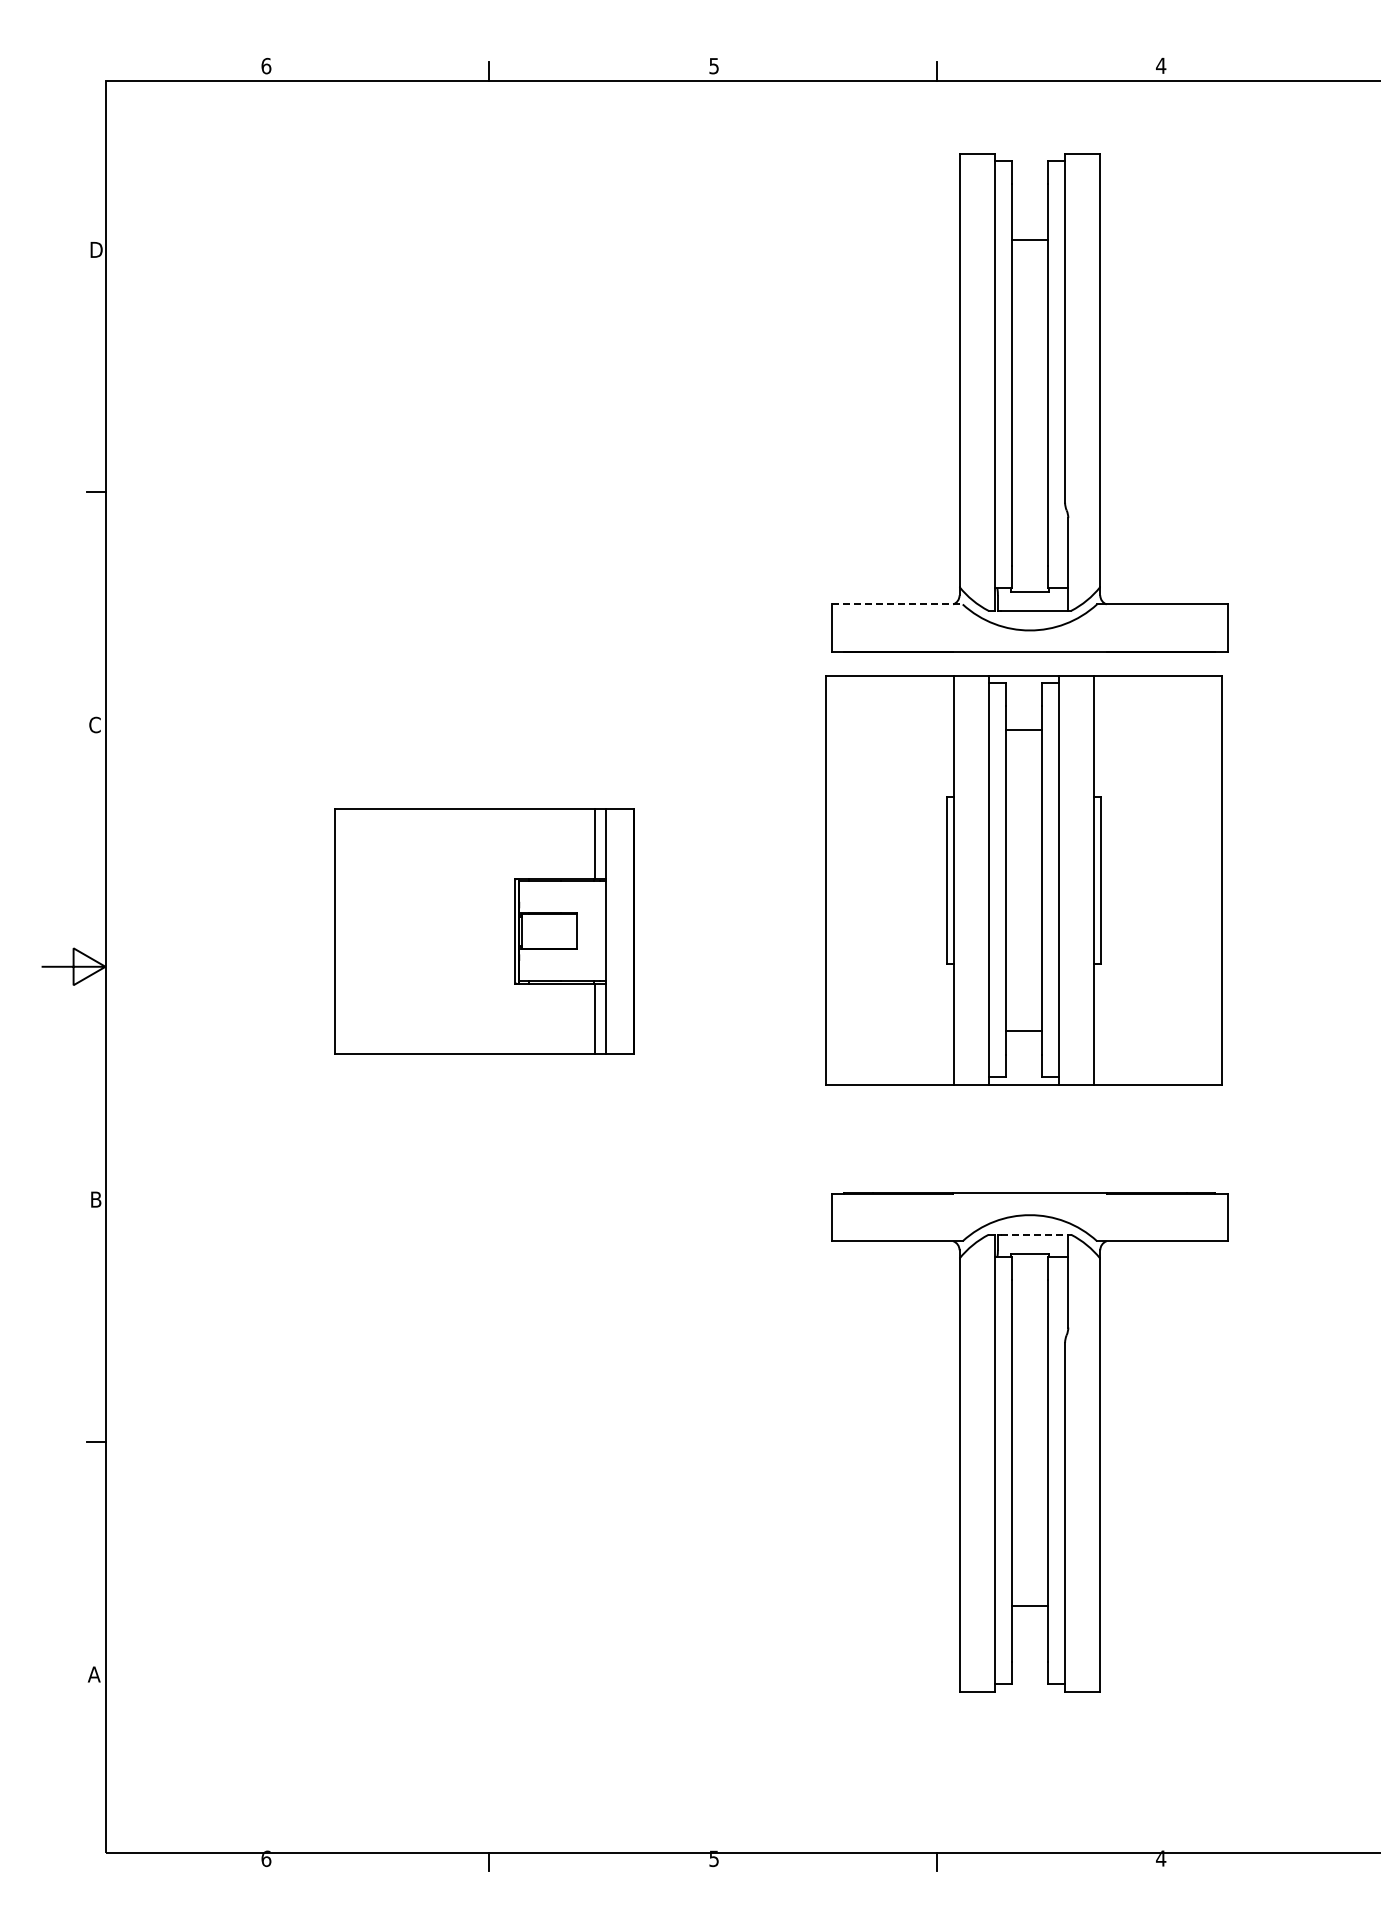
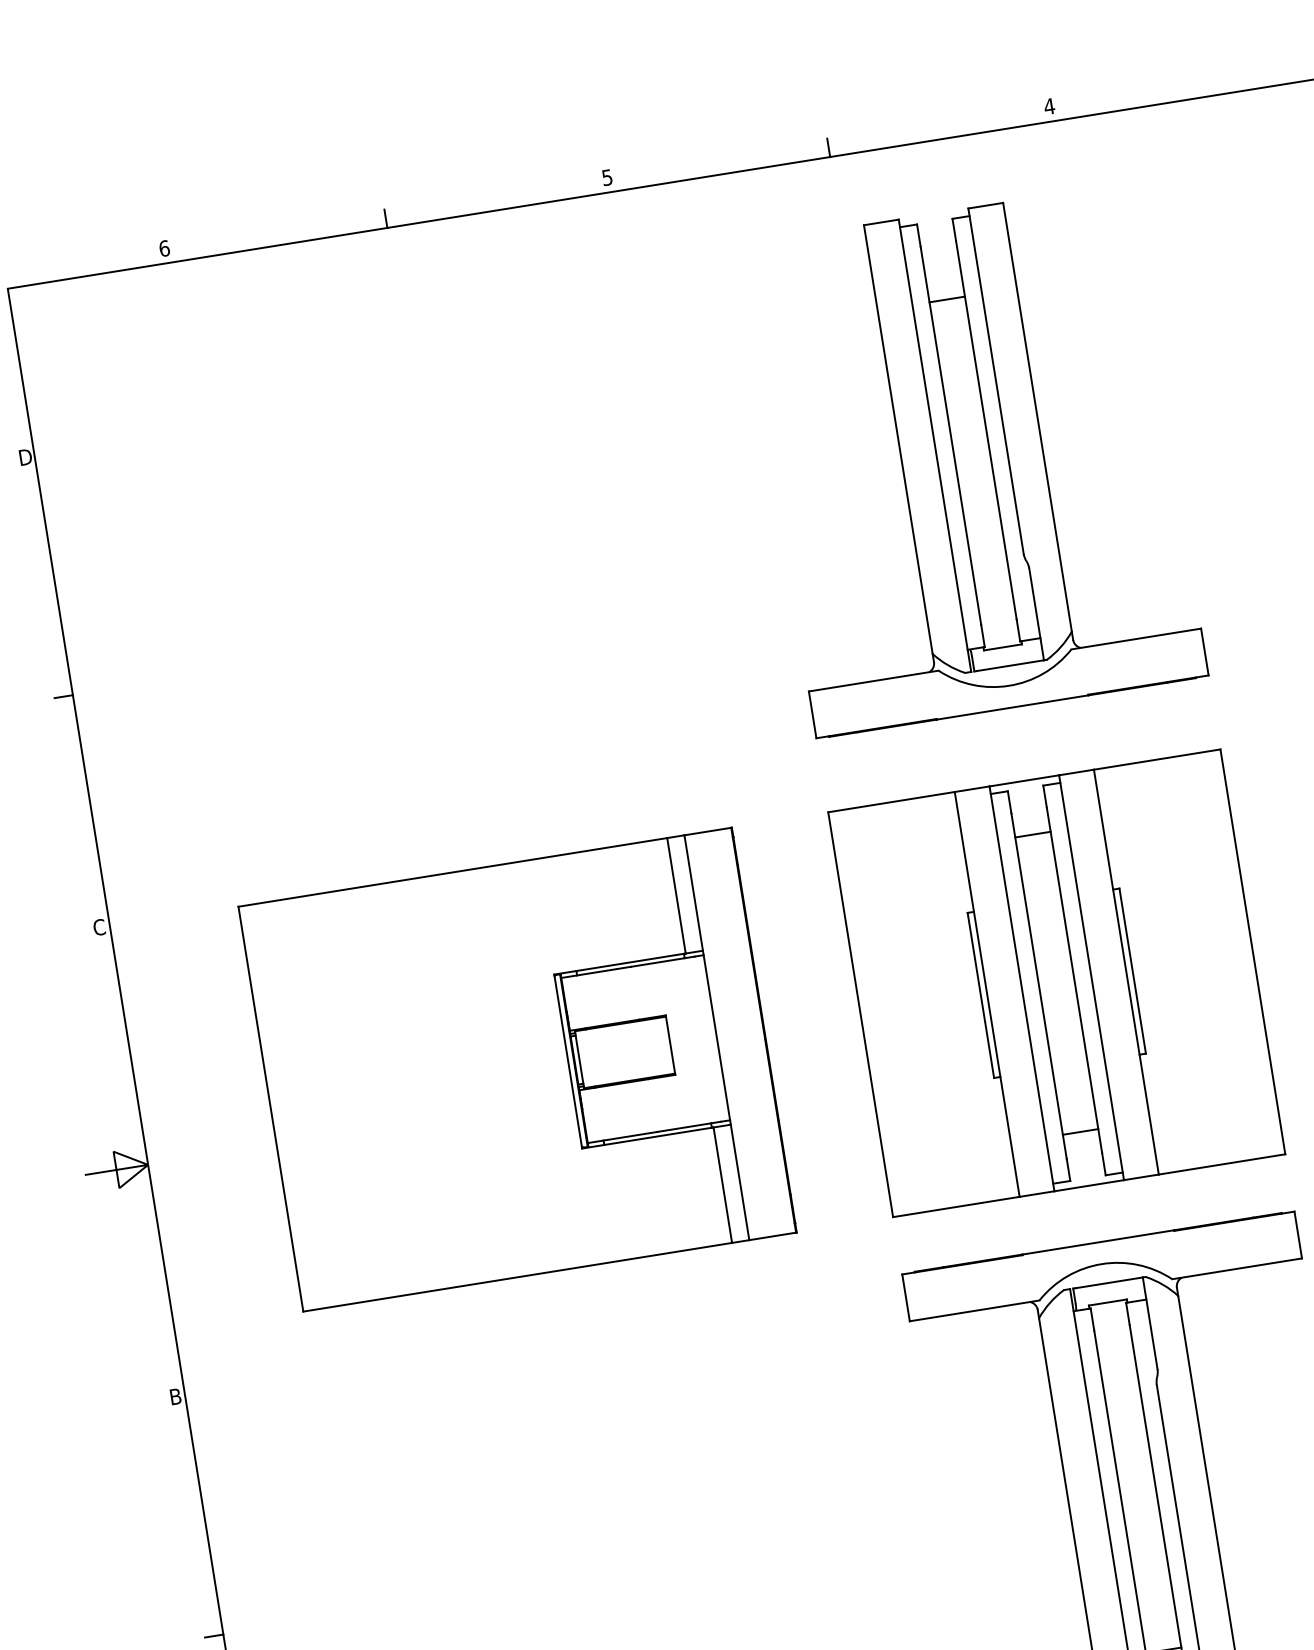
line: (897, 604) -> (874, 681), dashed -> solid
part: (1023, 880) -> (1056, 983), moved
part: (484, 931) -> (517, 1069), size x1.67
line: (1034, 1234) -> (1109, 1282), dashed -> solid

